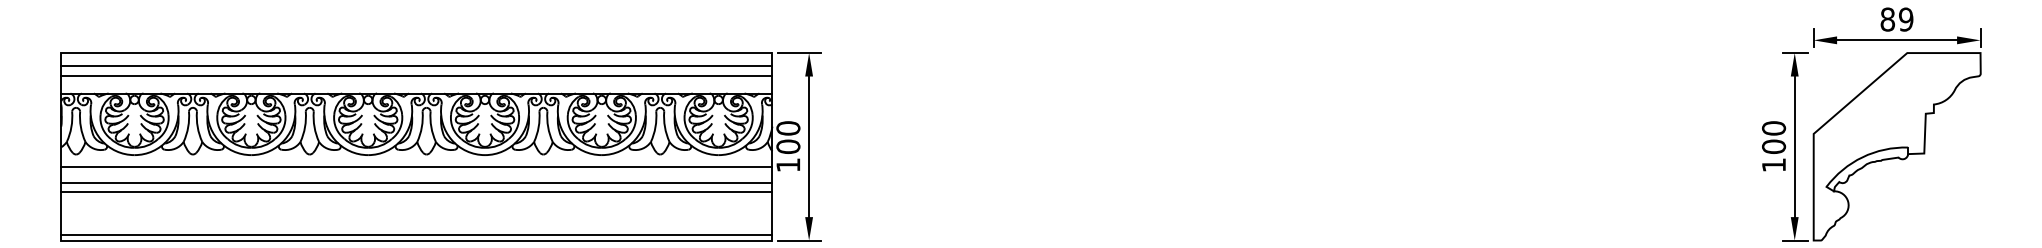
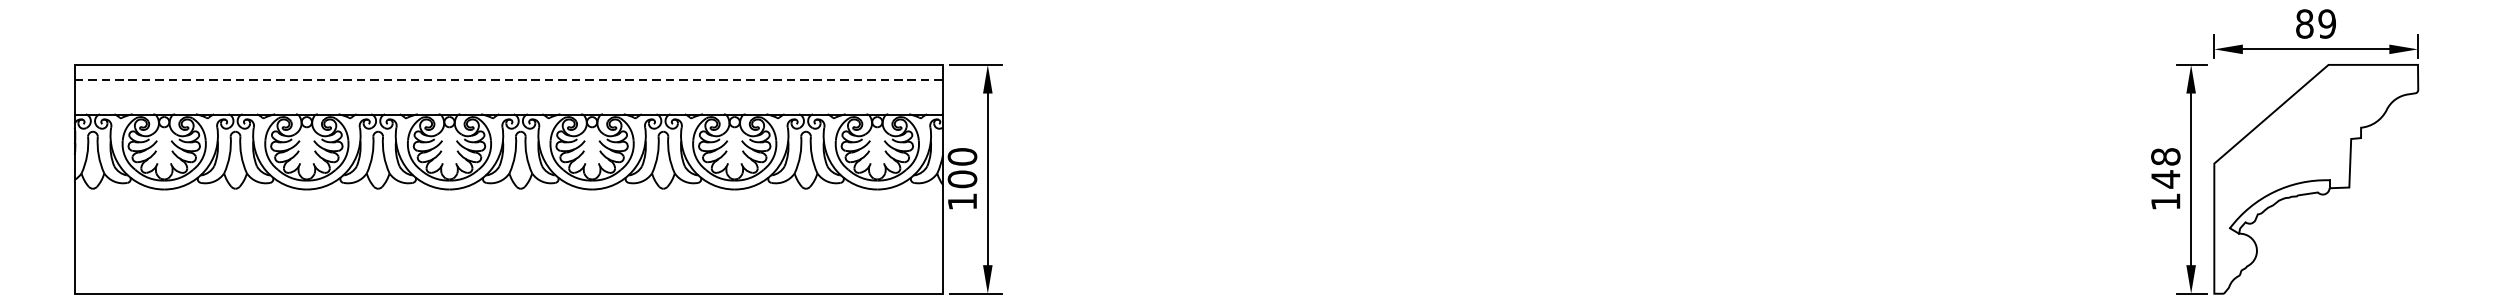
line: (416, 65) -> (508, 80), solid -> dashed
line: (416, 76) -> (508, 93), removed
text: (1774, 137) -> (2166, 167), 100 -> 148
line: (416, 166) -> (508, 203), removed
line: (416, 183) -> (508, 224), removed
line: (416, 192) -> (508, 235), removed
line: (416, 234) -> (508, 286), removed

